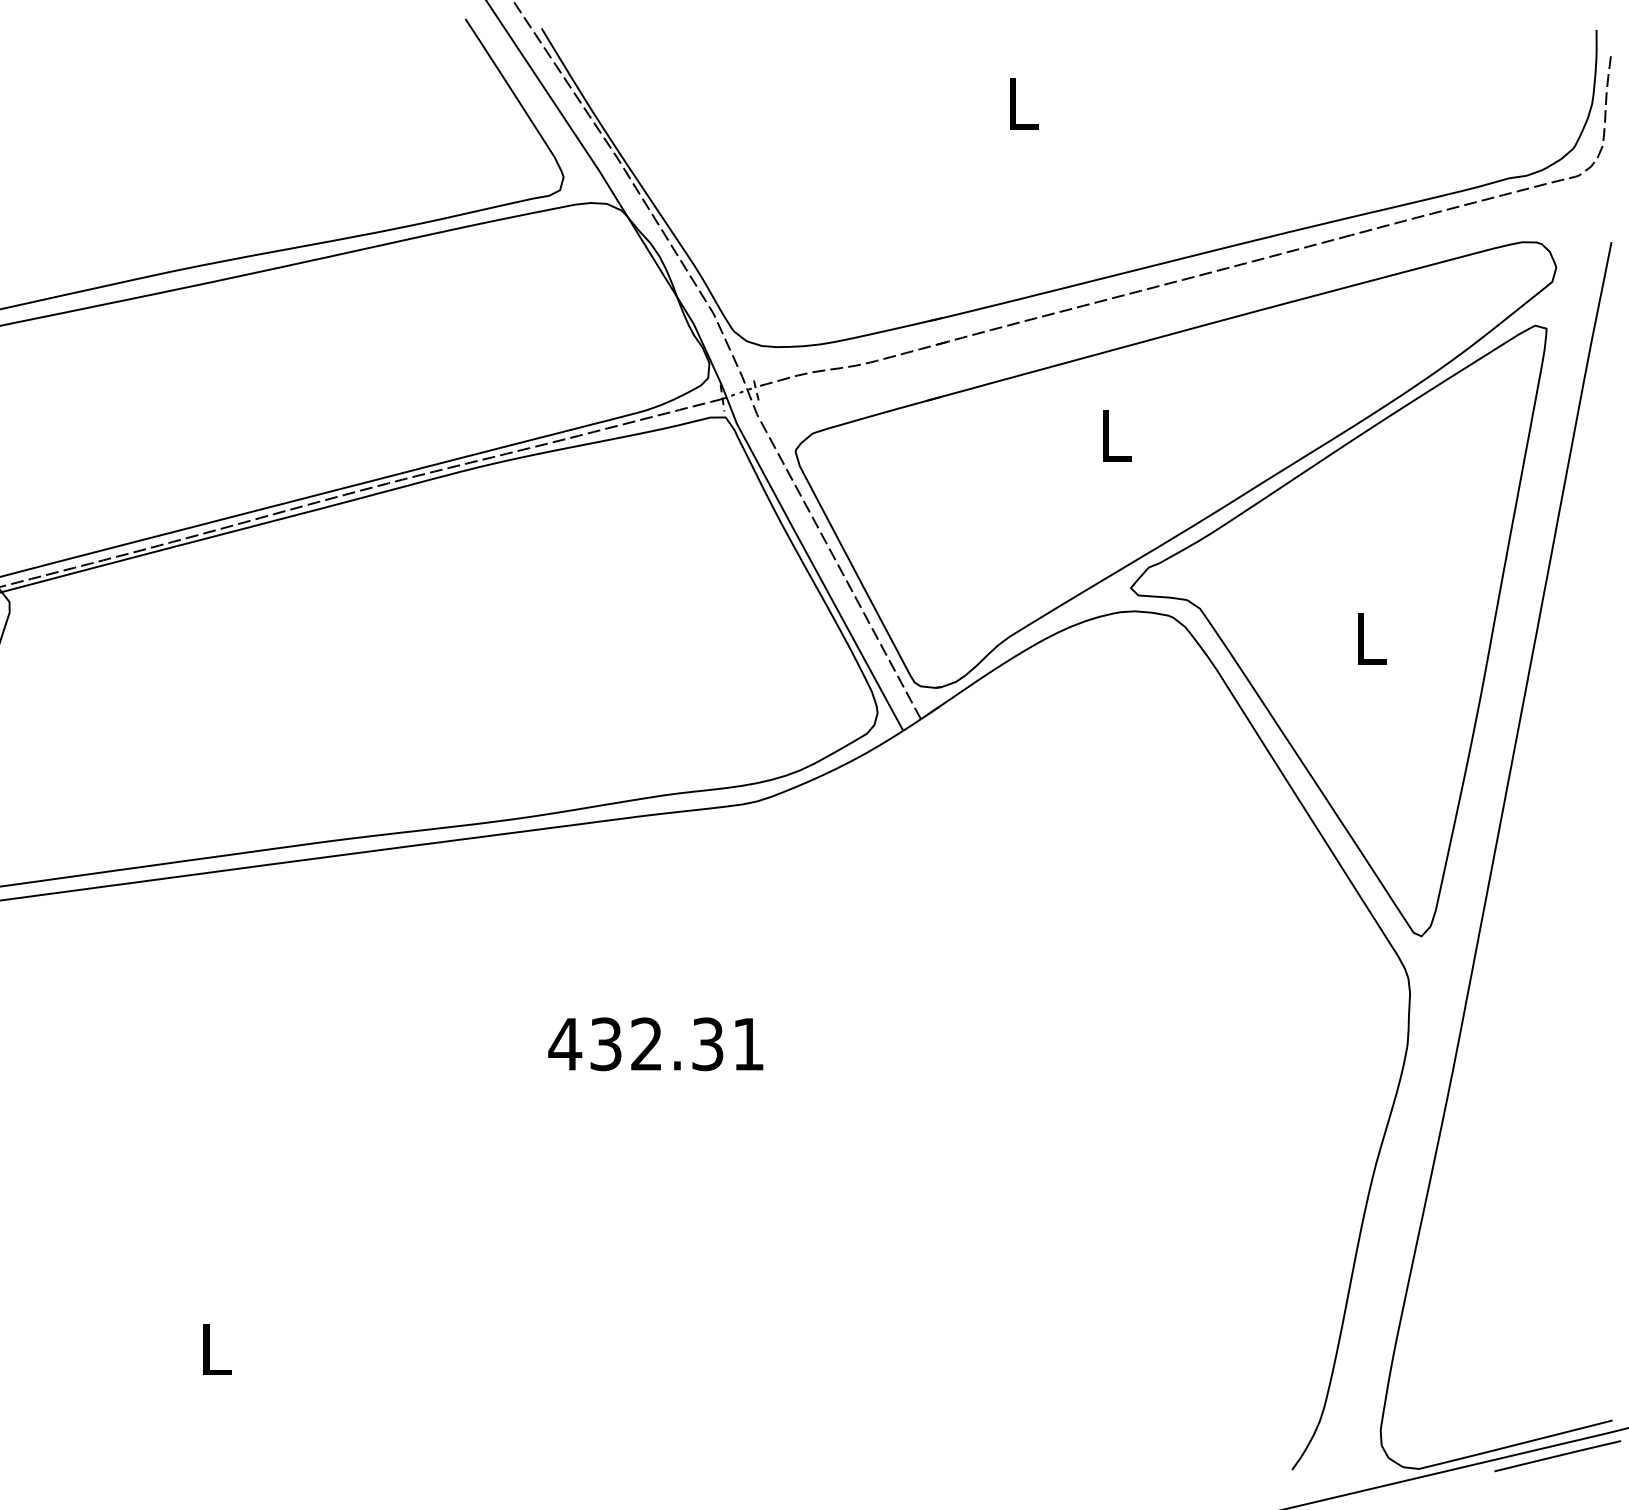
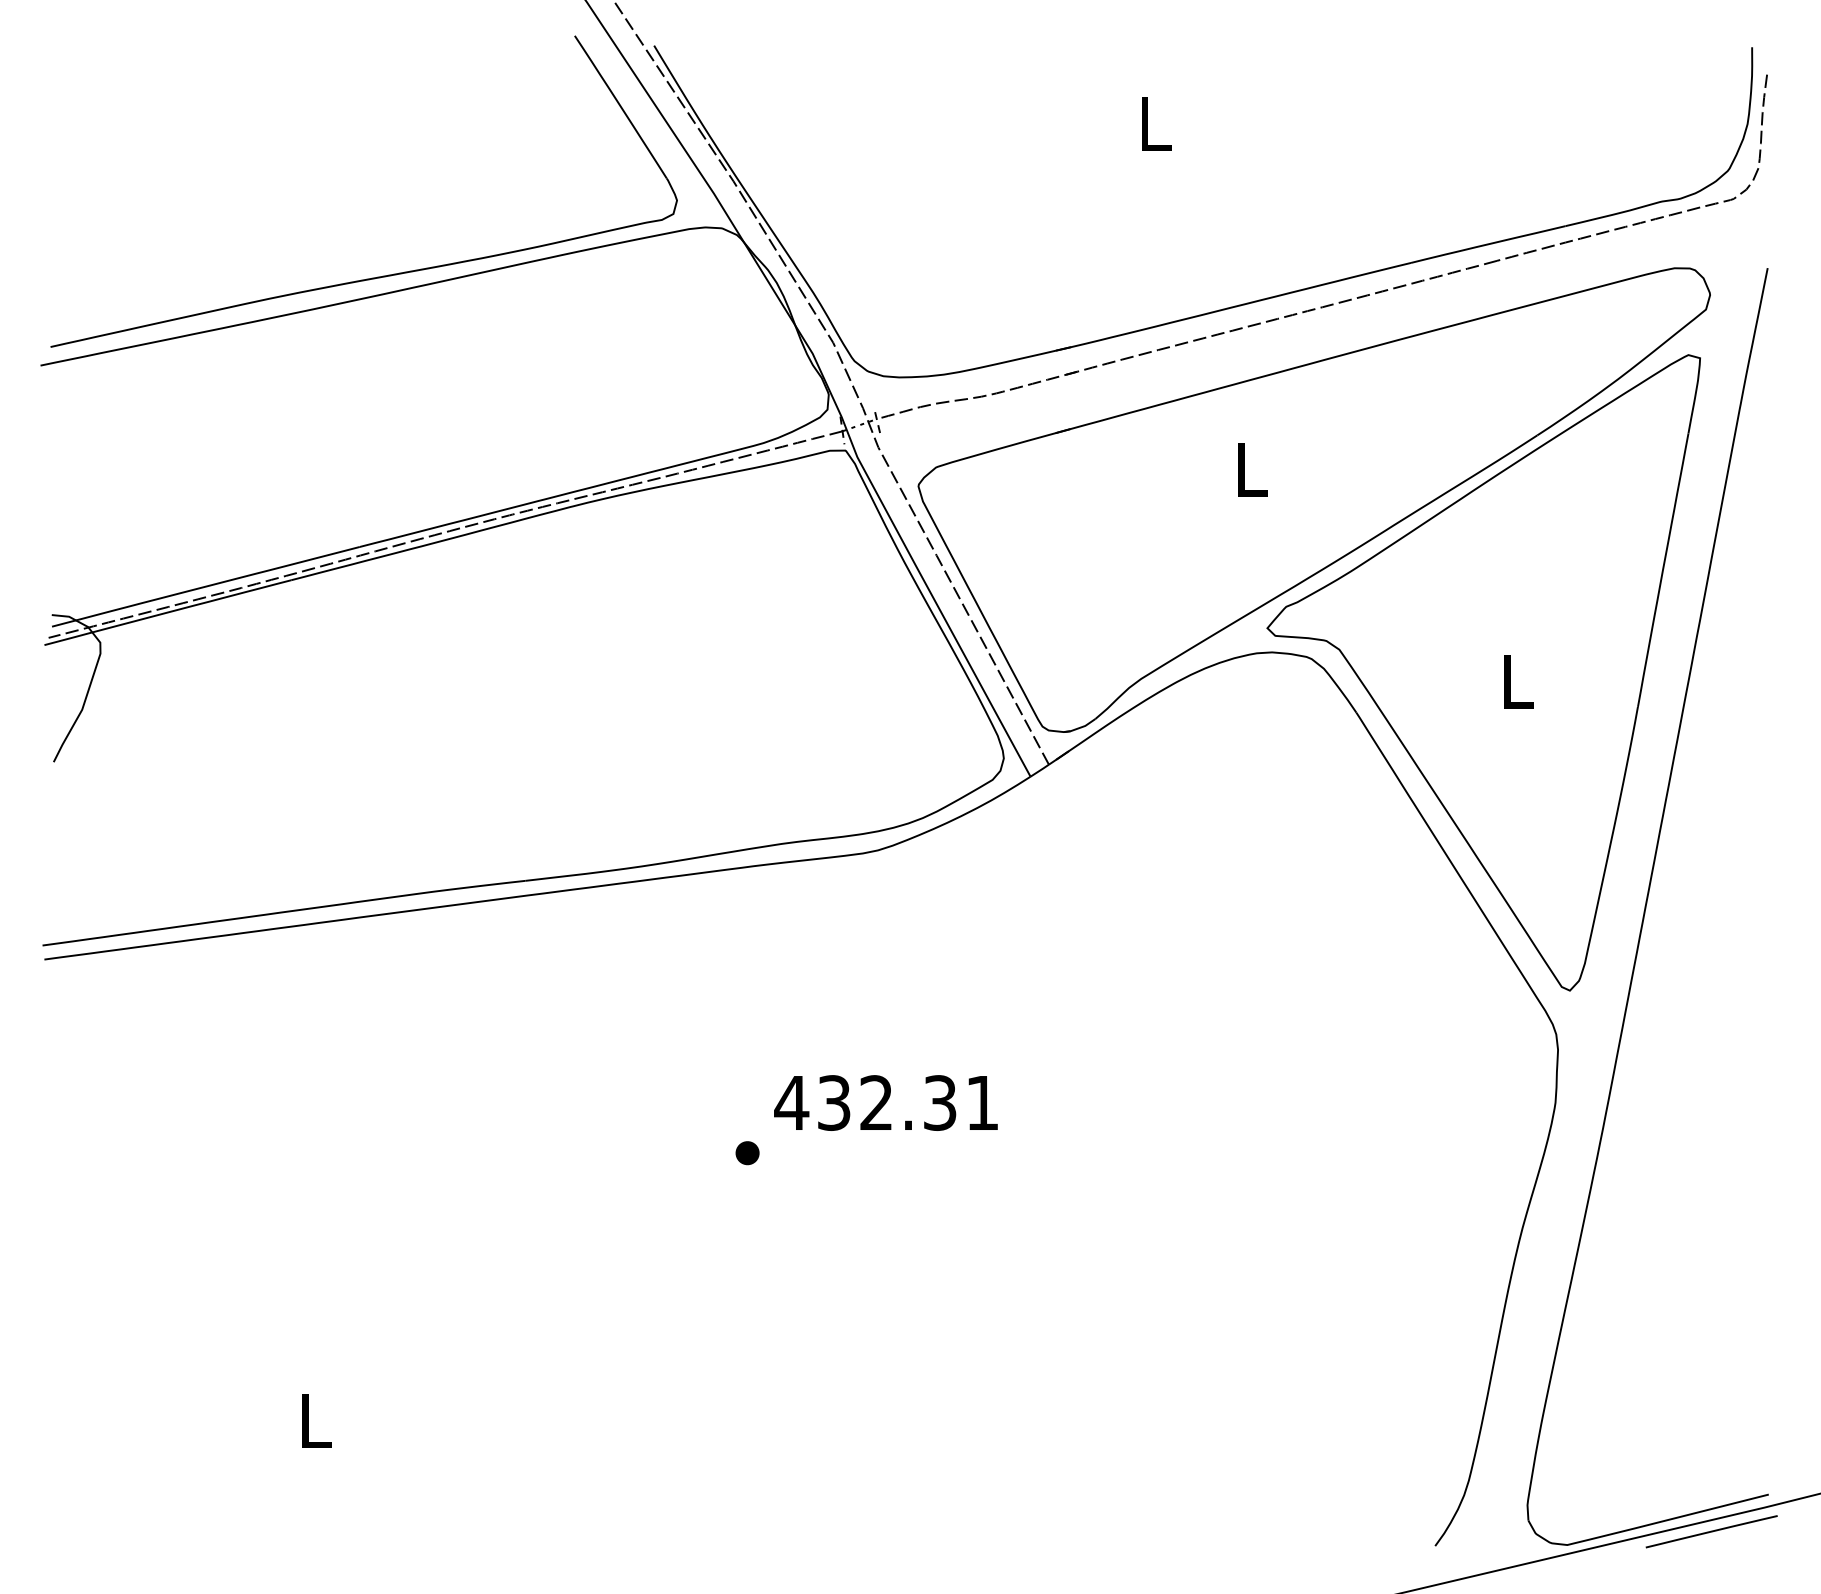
text: (655, 1043) -> (885, 1102), moved
part: (631, 1092) -> (747, 1153), added

